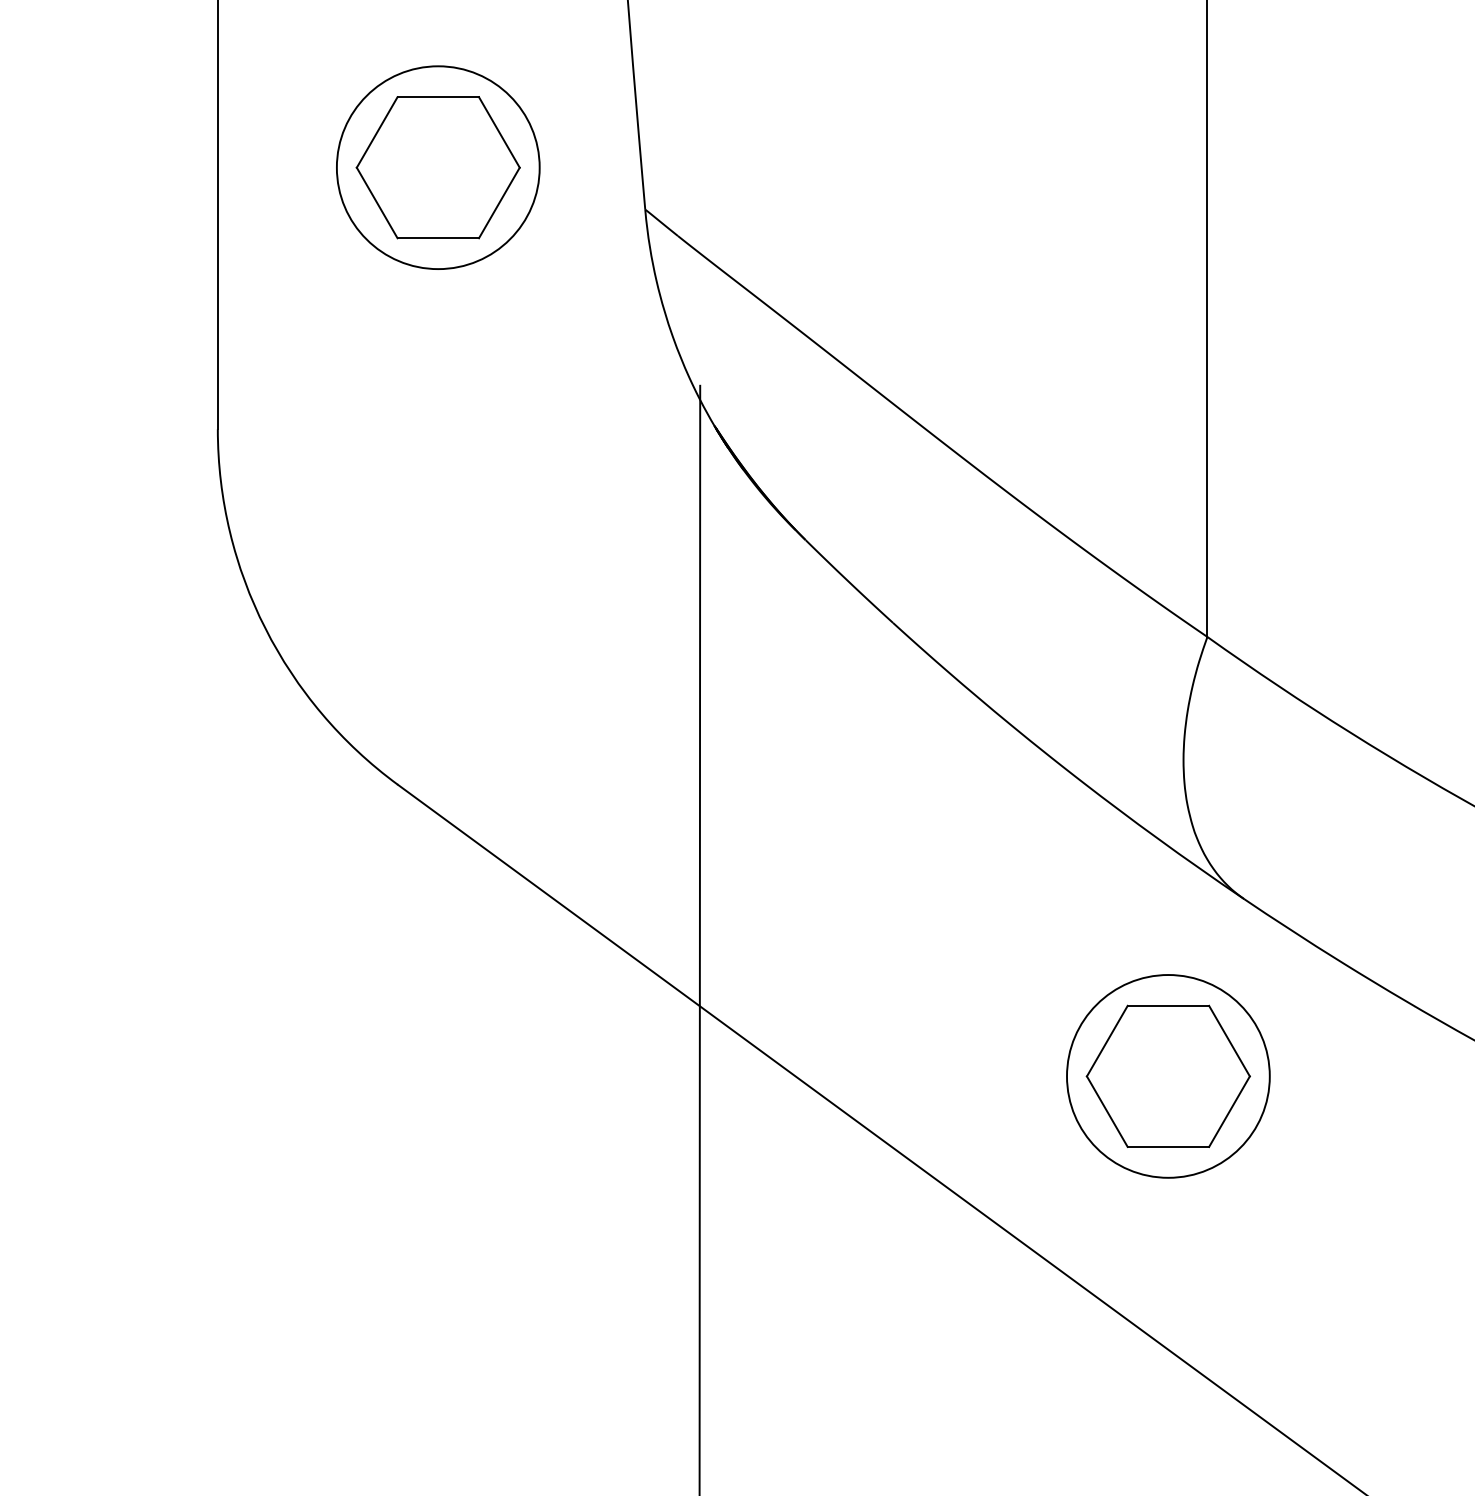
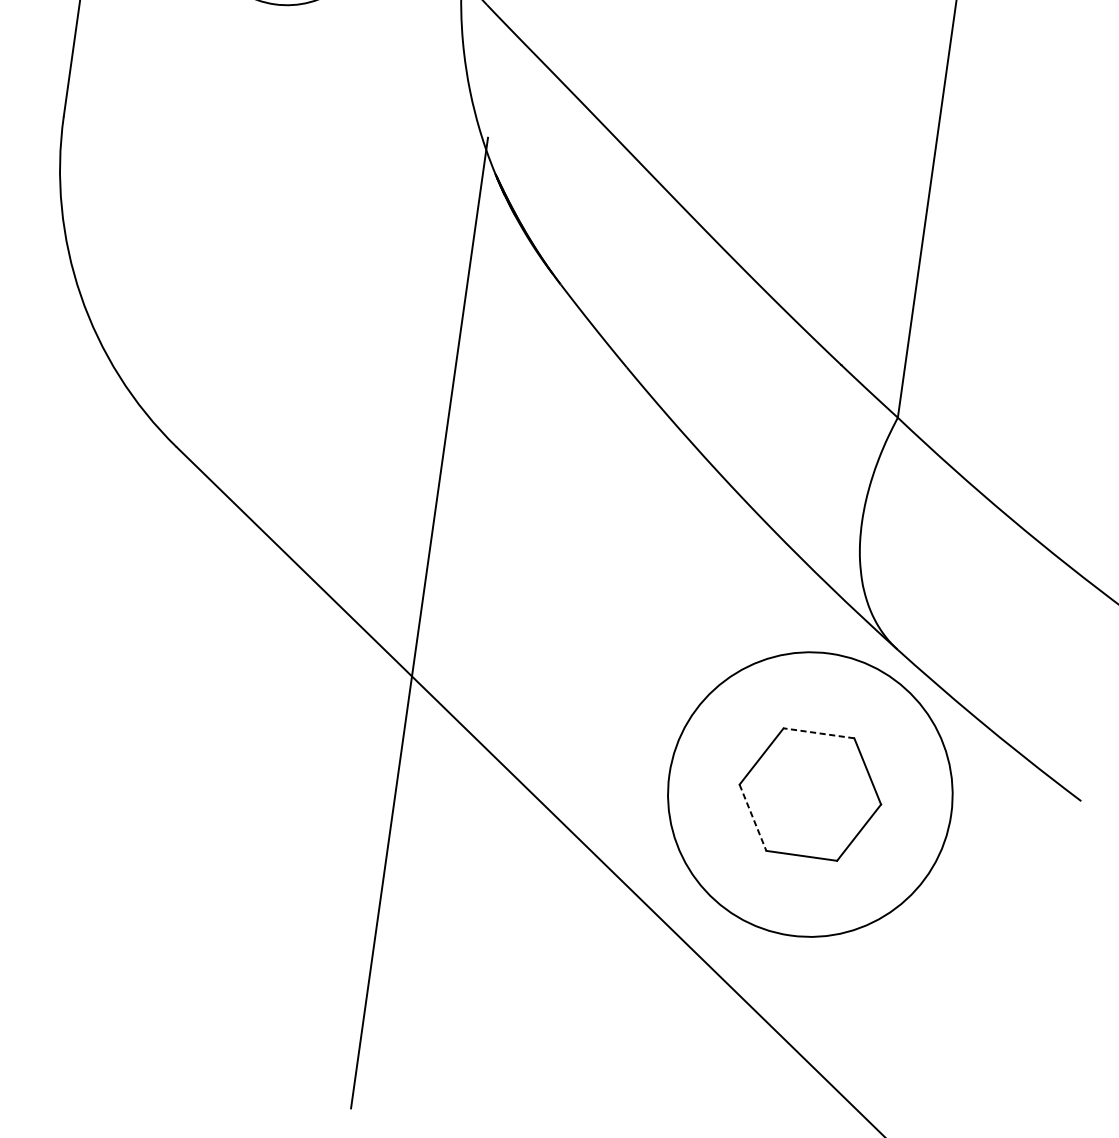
line: (1168, 1005) -> (819, 733), solid -> dashed
circle: (1168, 1076) -> (810, 794), size x1.6
line: (1107, 1111) -> (753, 817), solid -> dashed

